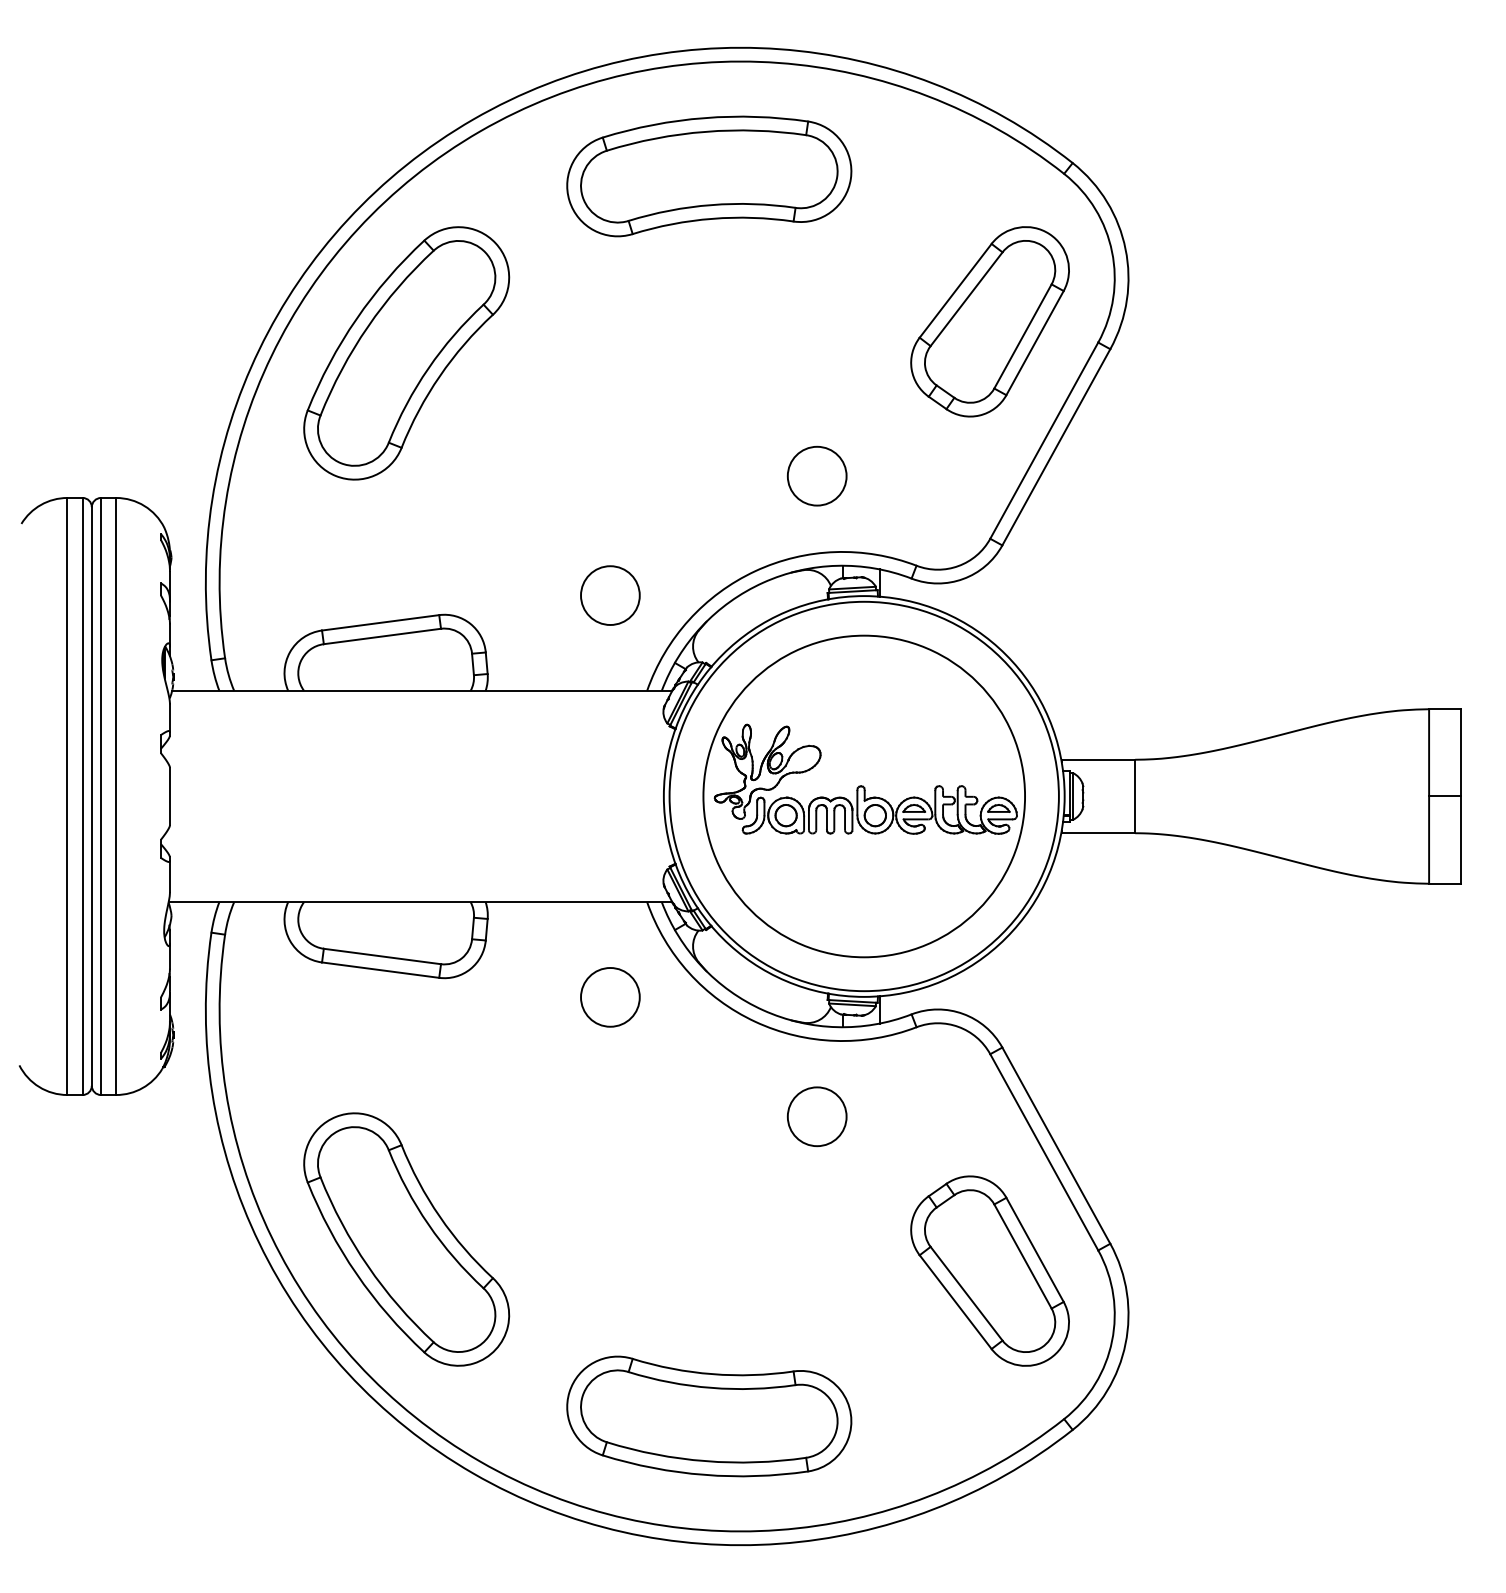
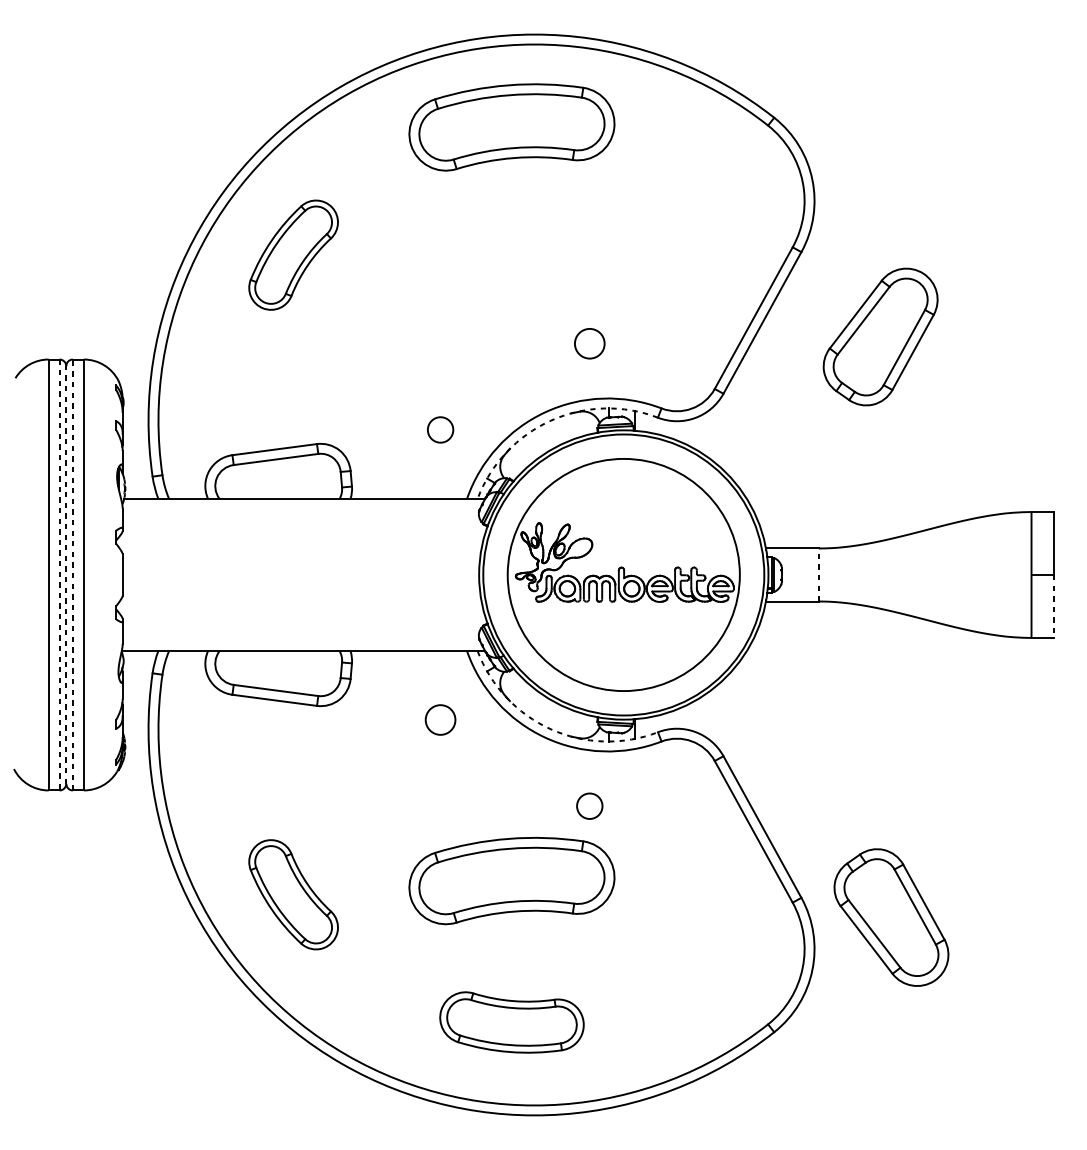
part: (989, 321) -> (880, 336), moved
part: (406, 353) -> (293, 255), size x0.6
circle: (816, 475) -> (589, 343), size x0.7
arc: (763, 582) -> (551, 420), solid -> dashed
circle: (610, 595) -> (440, 429), size x0.6
line: (82, 796) -> (59, 575), solid -> dashed
line: (91, 796) -> (66, 575), solid -> dashed
line: (101, 796) -> (73, 575), solid -> dashed
line: (1135, 796) -> (819, 575), solid -> dashed
line: (1460, 840) -> (1054, 606), solid -> dashed
circle: (610, 997) -> (440, 720), size x0.7
arc: (763, 1010) -> (551, 729), solid -> dashed
circle: (816, 1116) -> (589, 805), size x0.6
part: (709, 1220) -> (512, 881), added
part: (406, 1239) -> (293, 894), size x0.6
part: (989, 1270) -> (891, 917), moved
part: (709, 1416) -> (512, 1022), size x0.7

